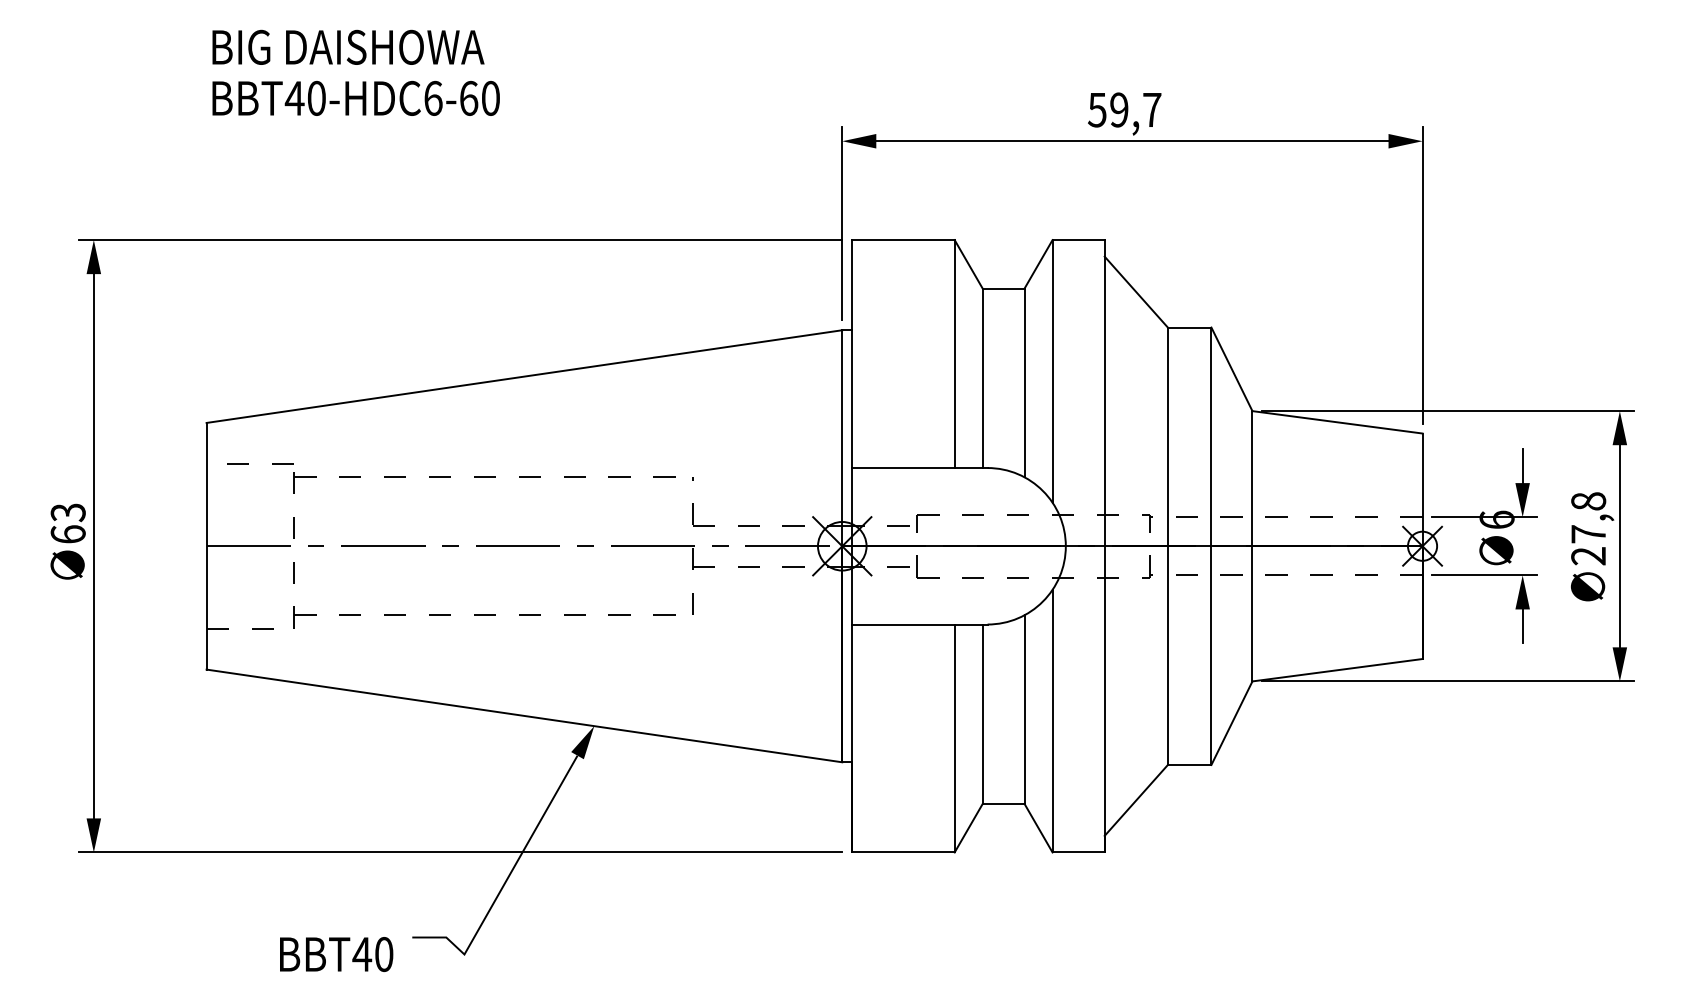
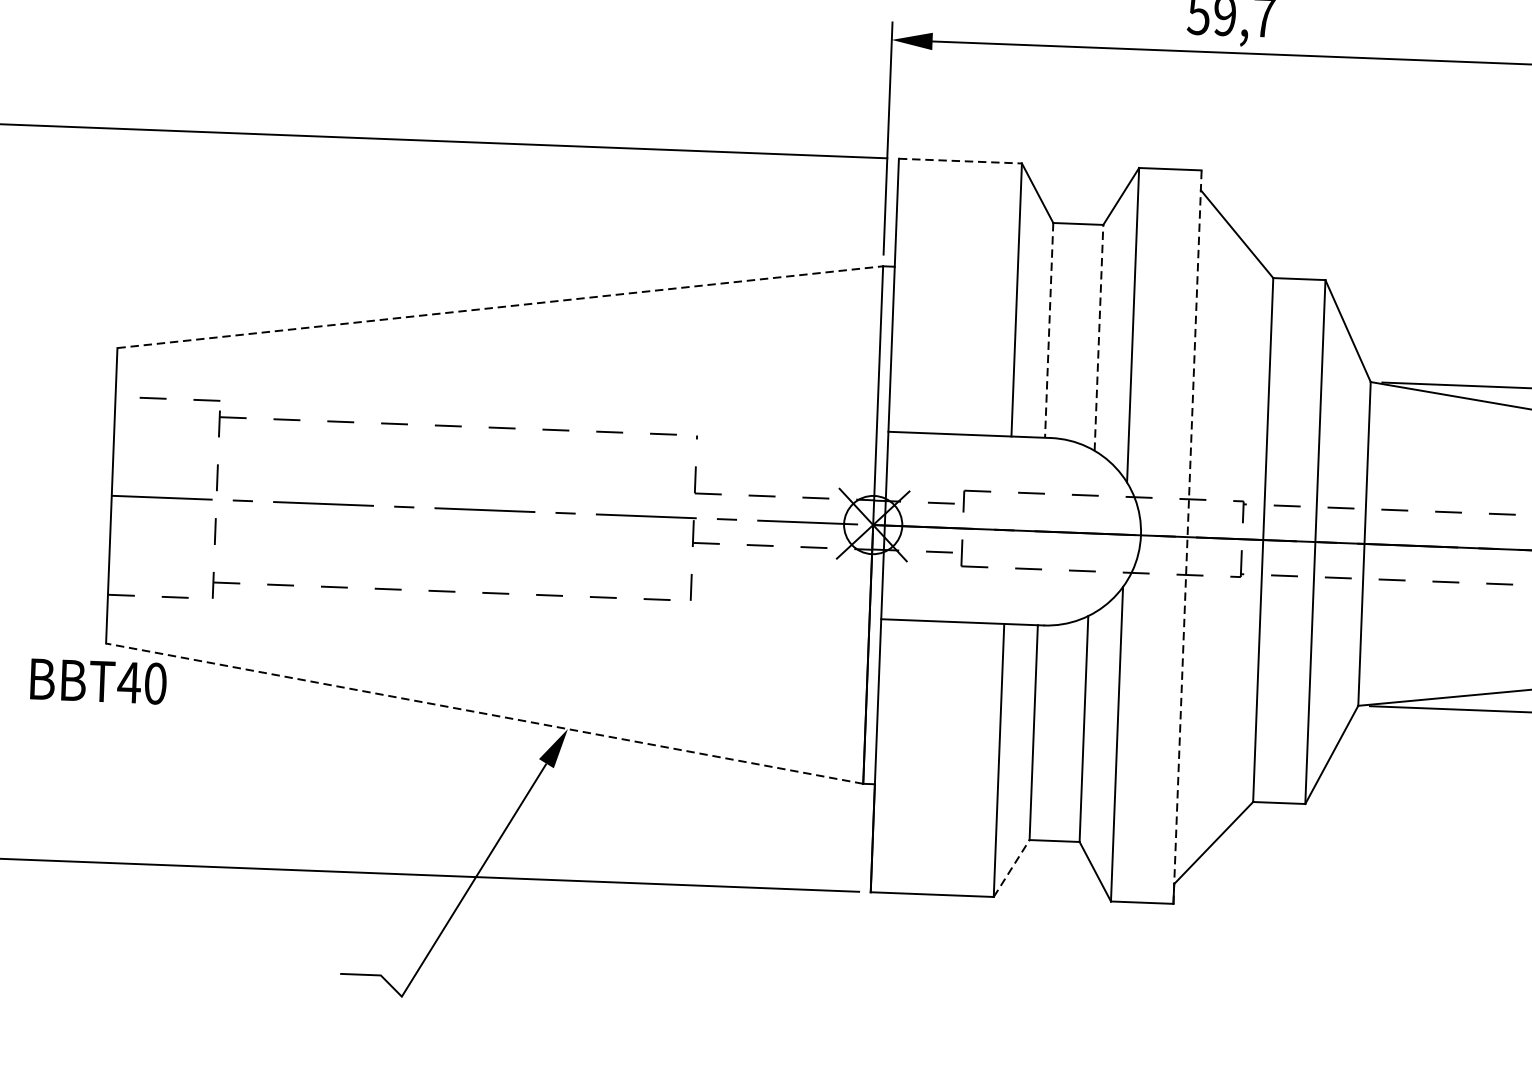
line: (903, 240) -> (960, 161), solid -> dashed
line: (524, 376) -> (500, 307), solid -> dashed
line: (982, 378) -> (1048, 330), solid -> dashed
line: (1024, 382) -> (1098, 337), solid -> dashed
line: (1104, 545) -> (1187, 536), solid -> dashed
line: (523, 715) -> (483, 713), solid -> dashed
line: (968, 827) -> (1011, 867), solid -> dashed
text: (336, 954) -> (98, 681), moved

